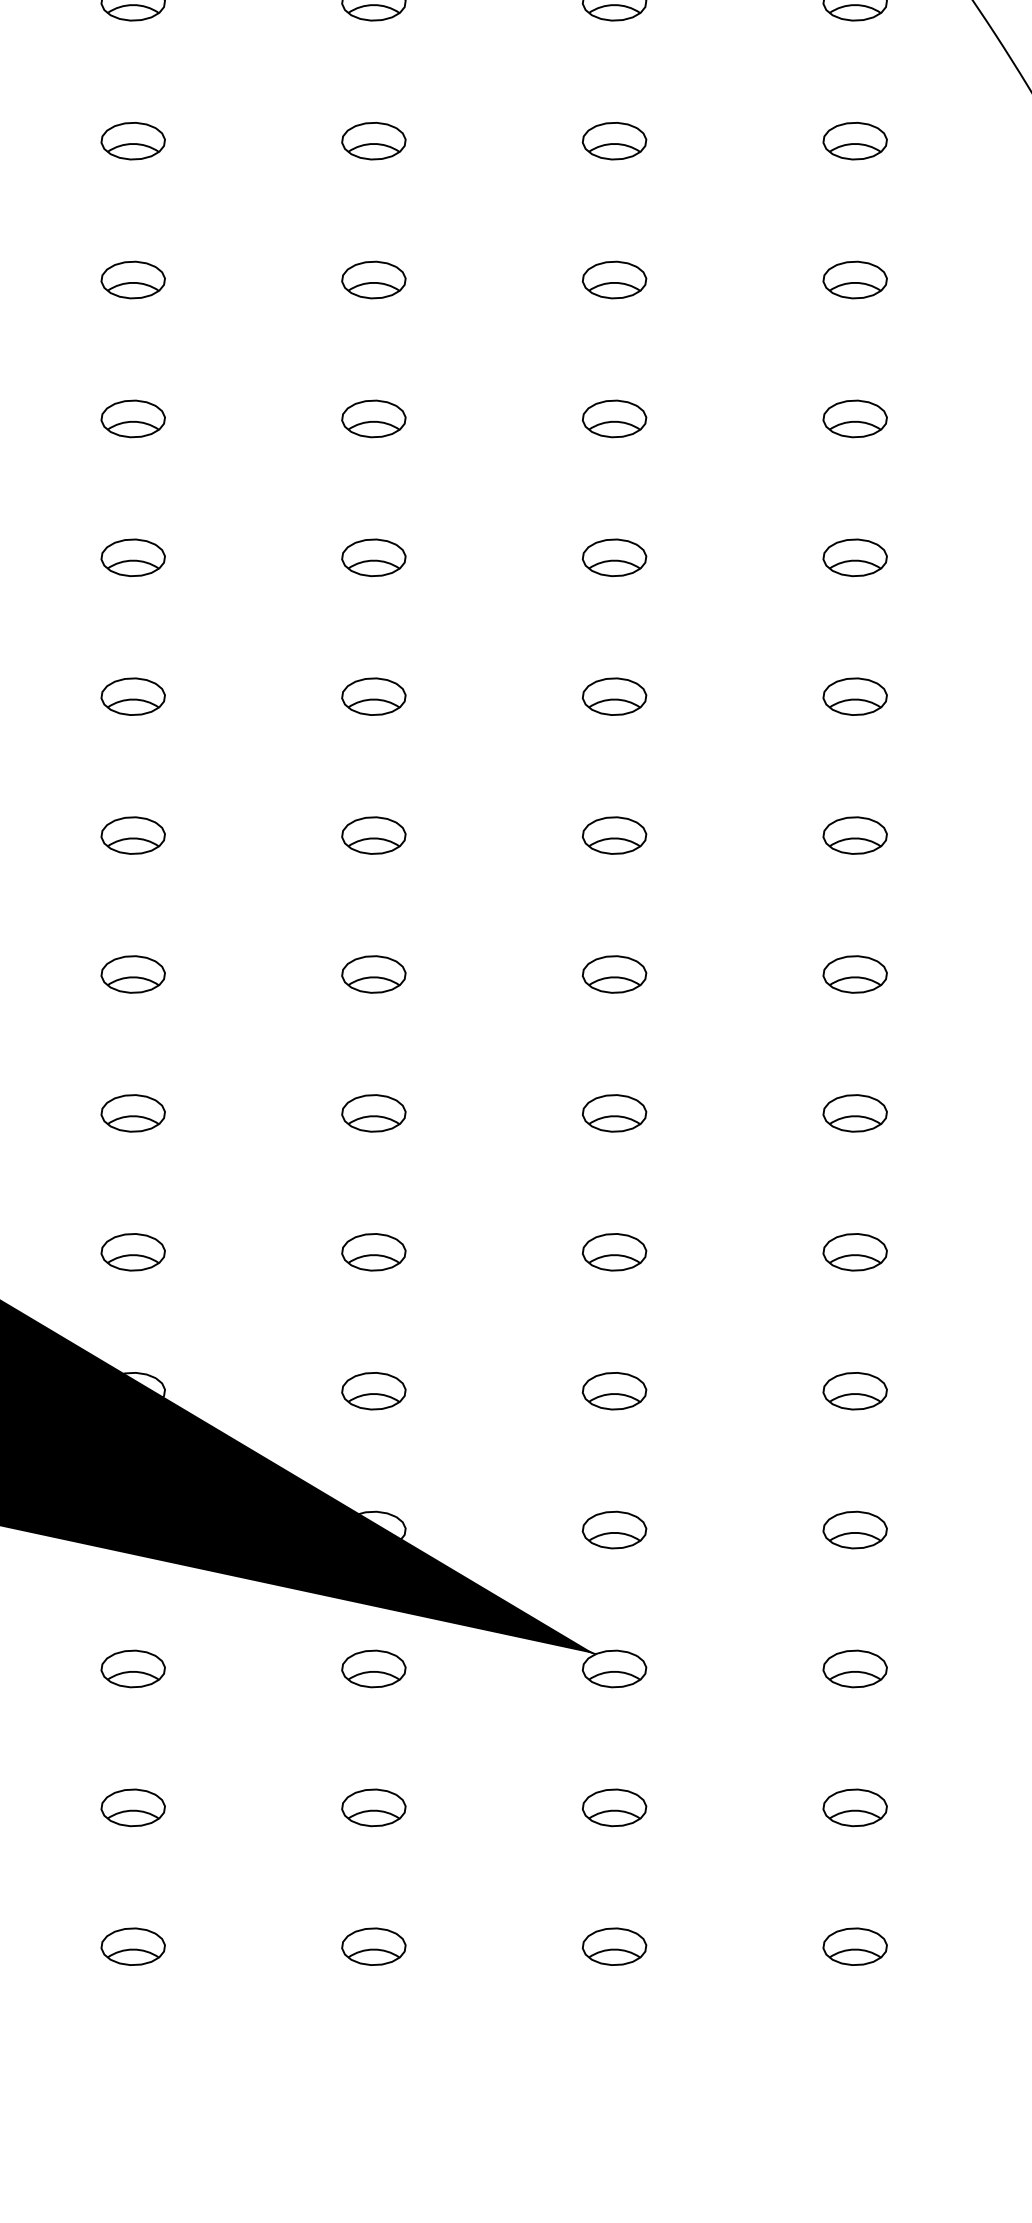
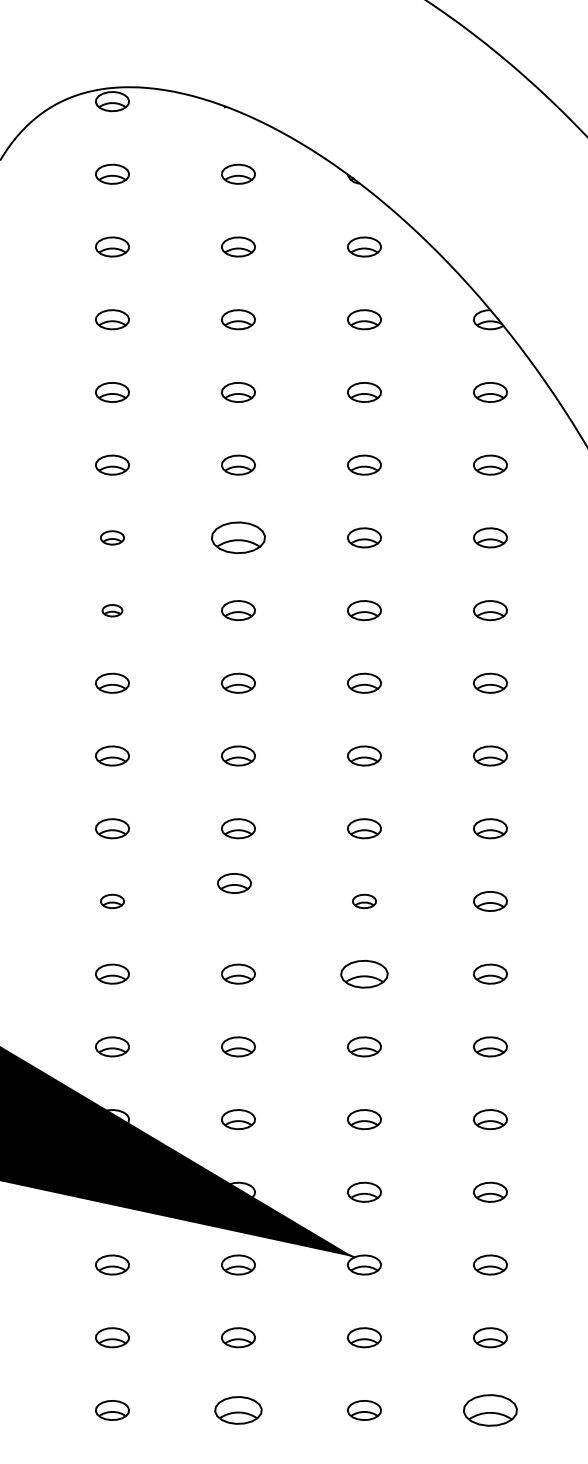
part: (133, 279) -> (112, 537), size x0.7
part: (373, 279) -> (238, 537), size x1.6
part: (133, 418) -> (112, 610), size x0.6
part: (133, 974) -> (112, 901), size x0.7
part: (373, 974) -> (234, 883), moved
part: (614, 974) -> (364, 901), size x0.7
part: (614, 1112) -> (364, 973), size x1.4
part: (373, 1946) -> (238, 1410), size x1.4
part: (855, 1946) -> (490, 1410), size x1.6

